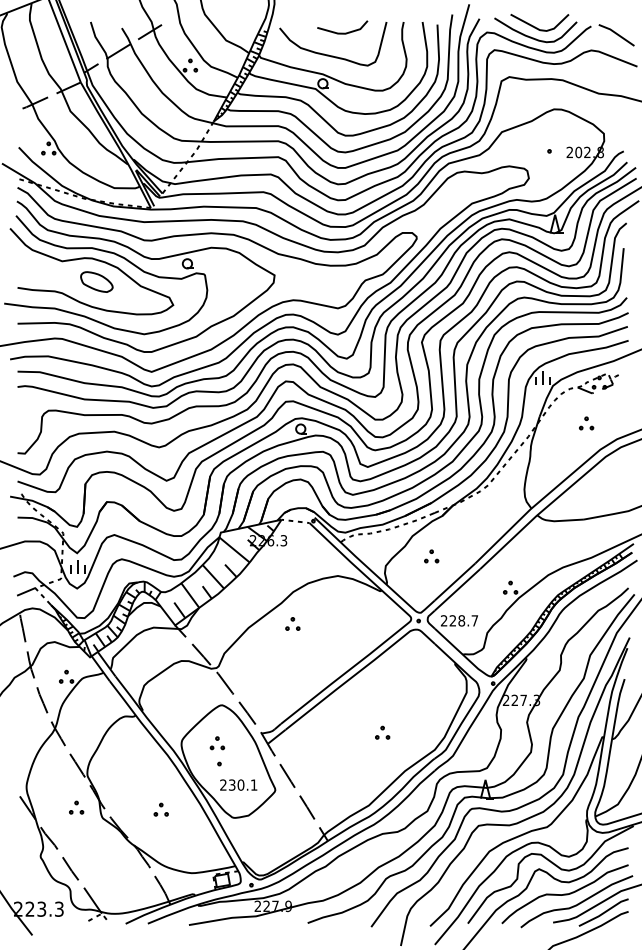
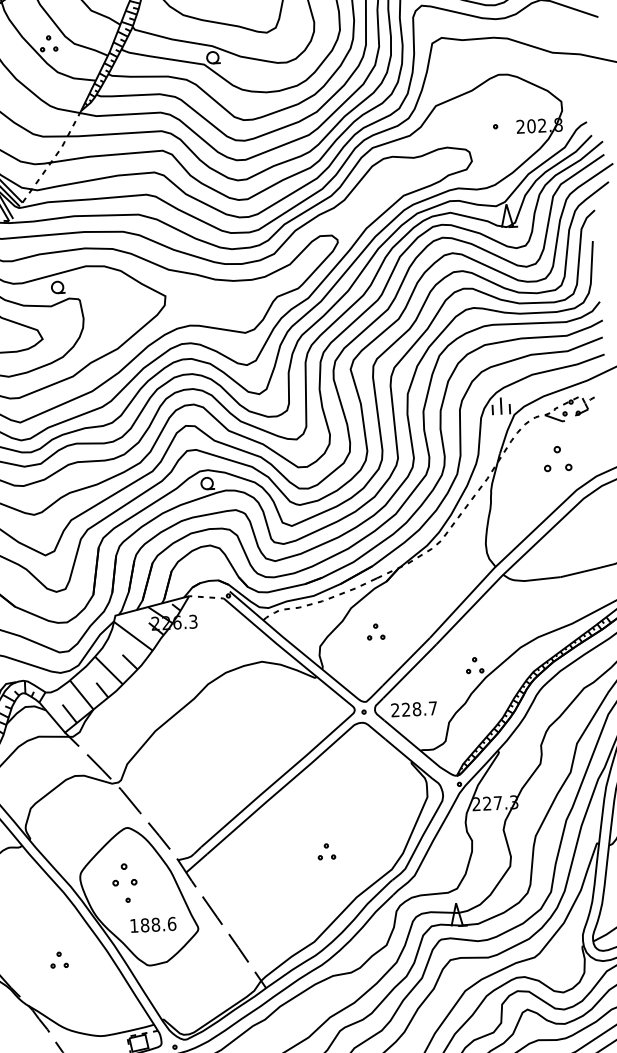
part: (586, 423) -> (557, 458), size x1.6
part: (292, 623) -> (209, 722), removed
part: (216, 743) -> (123, 875), size x1.4
text: (238, 784) -> (152, 924), 230.1 -> 188.6

